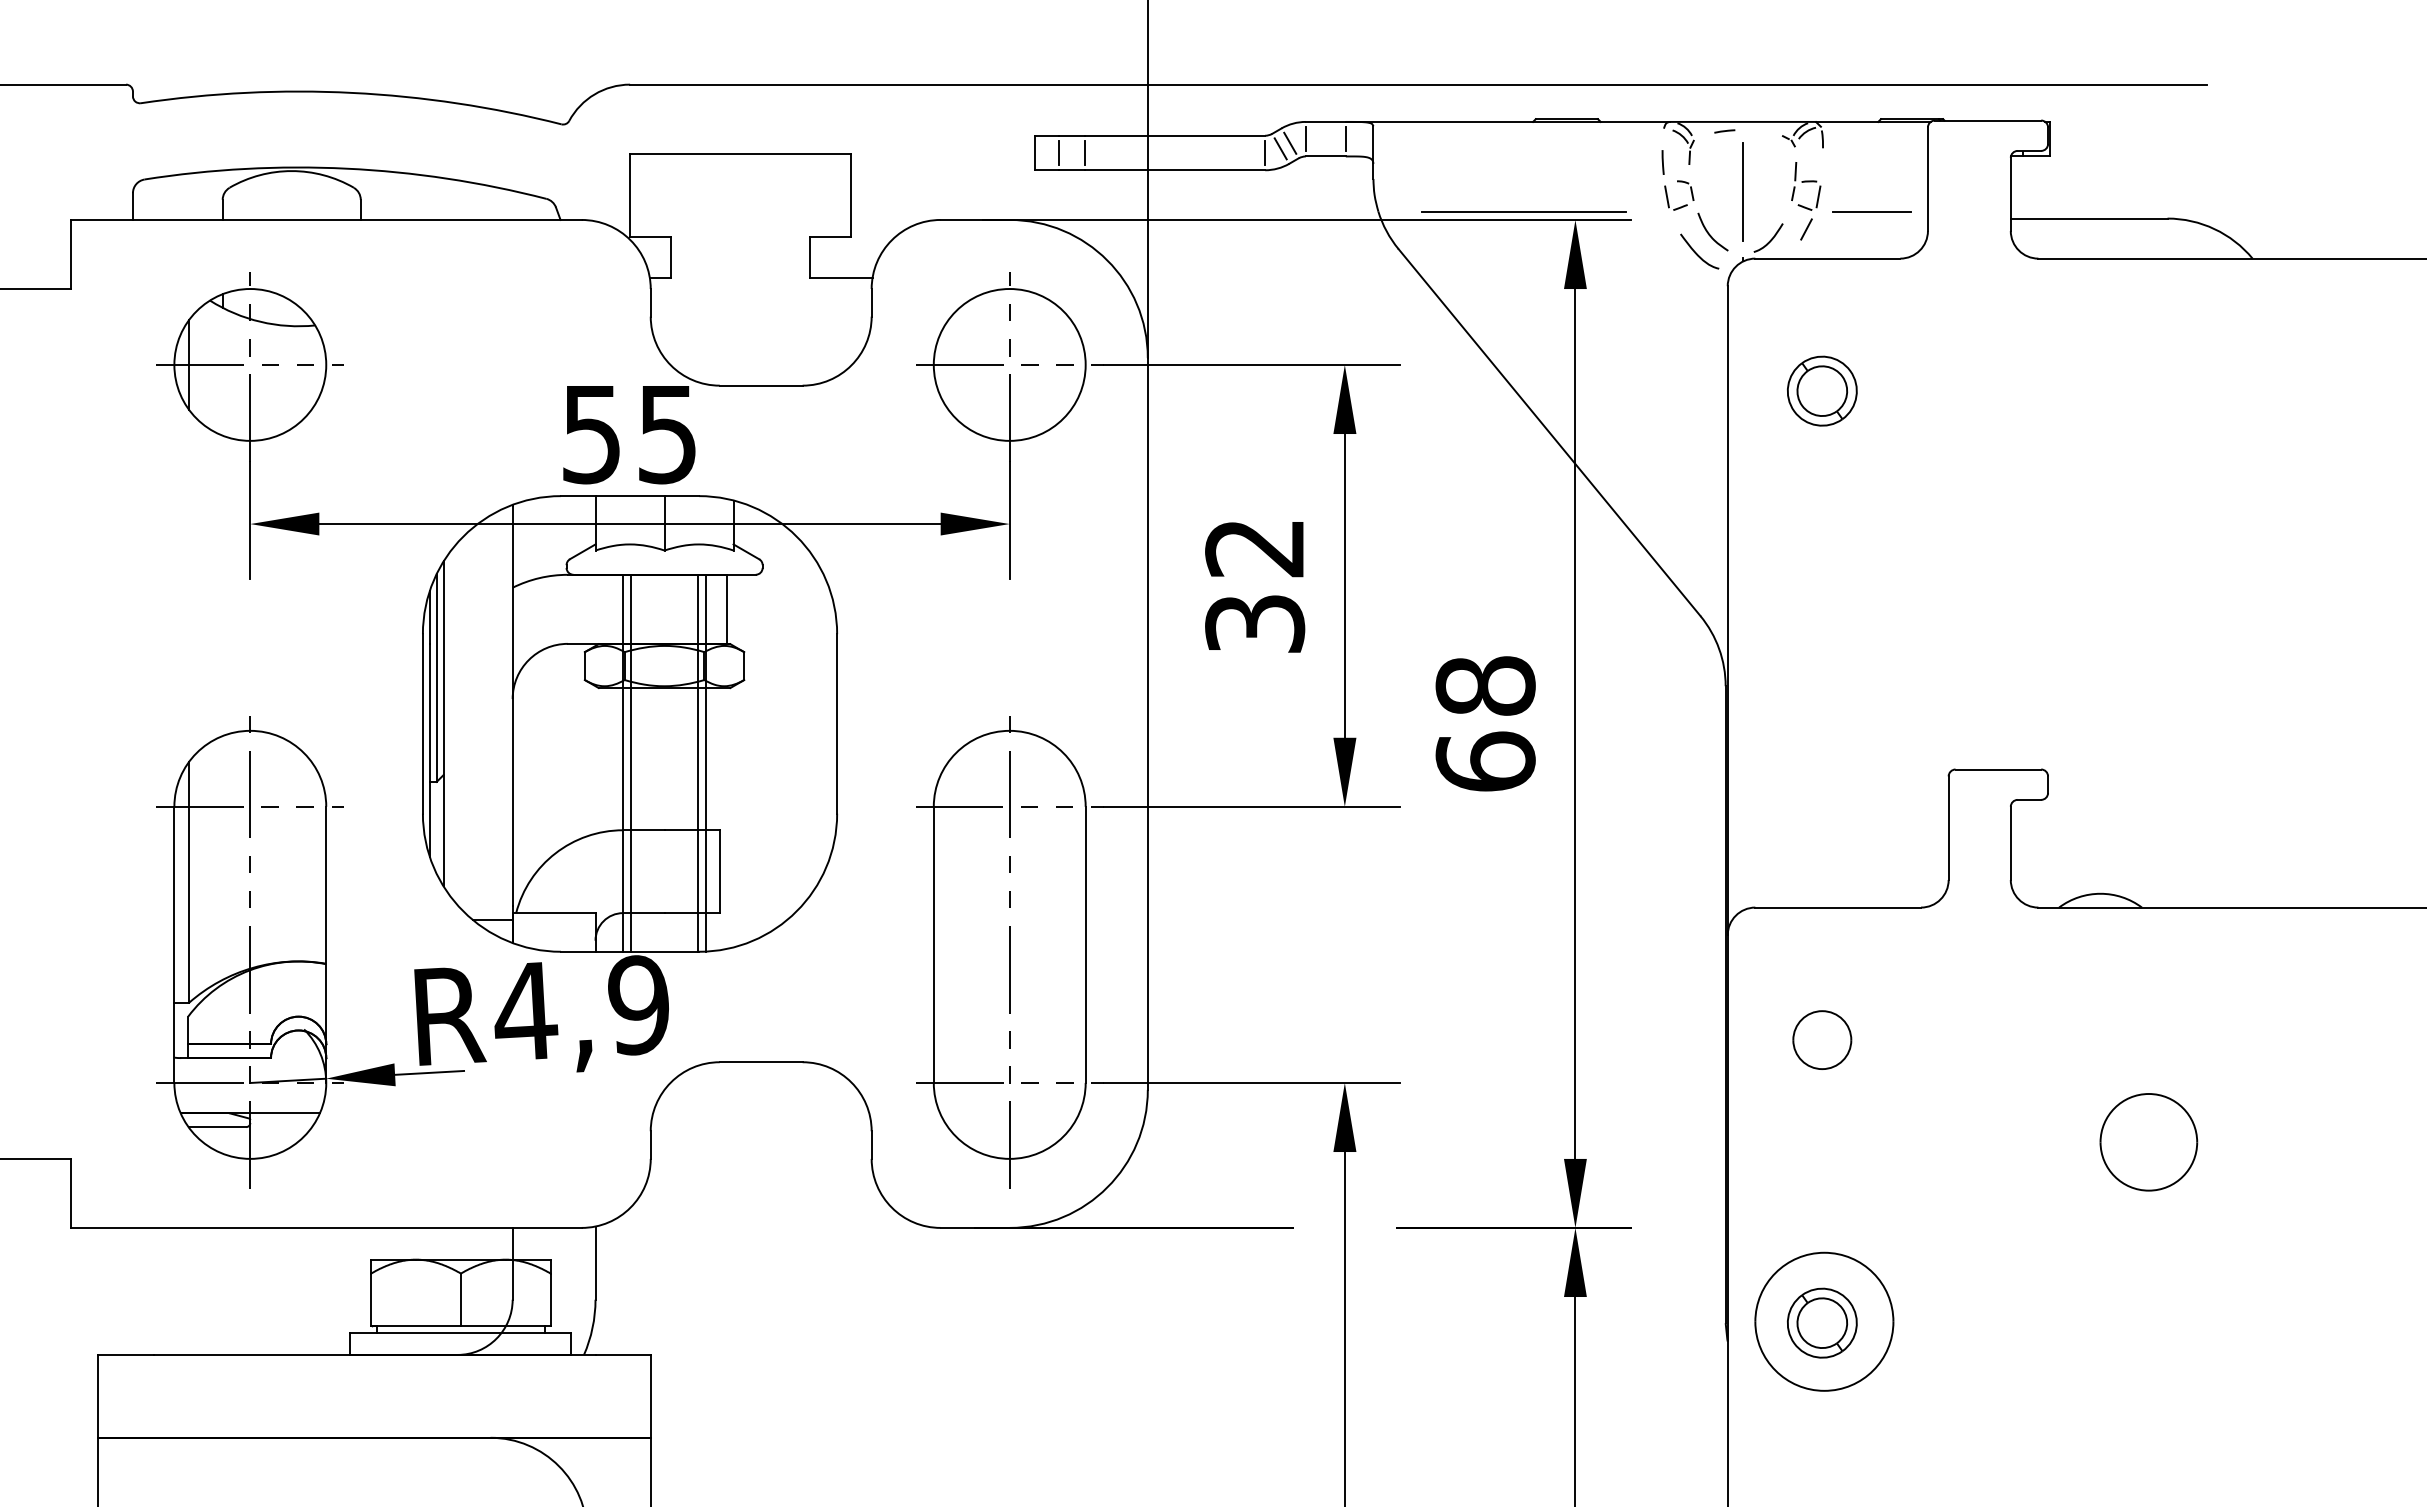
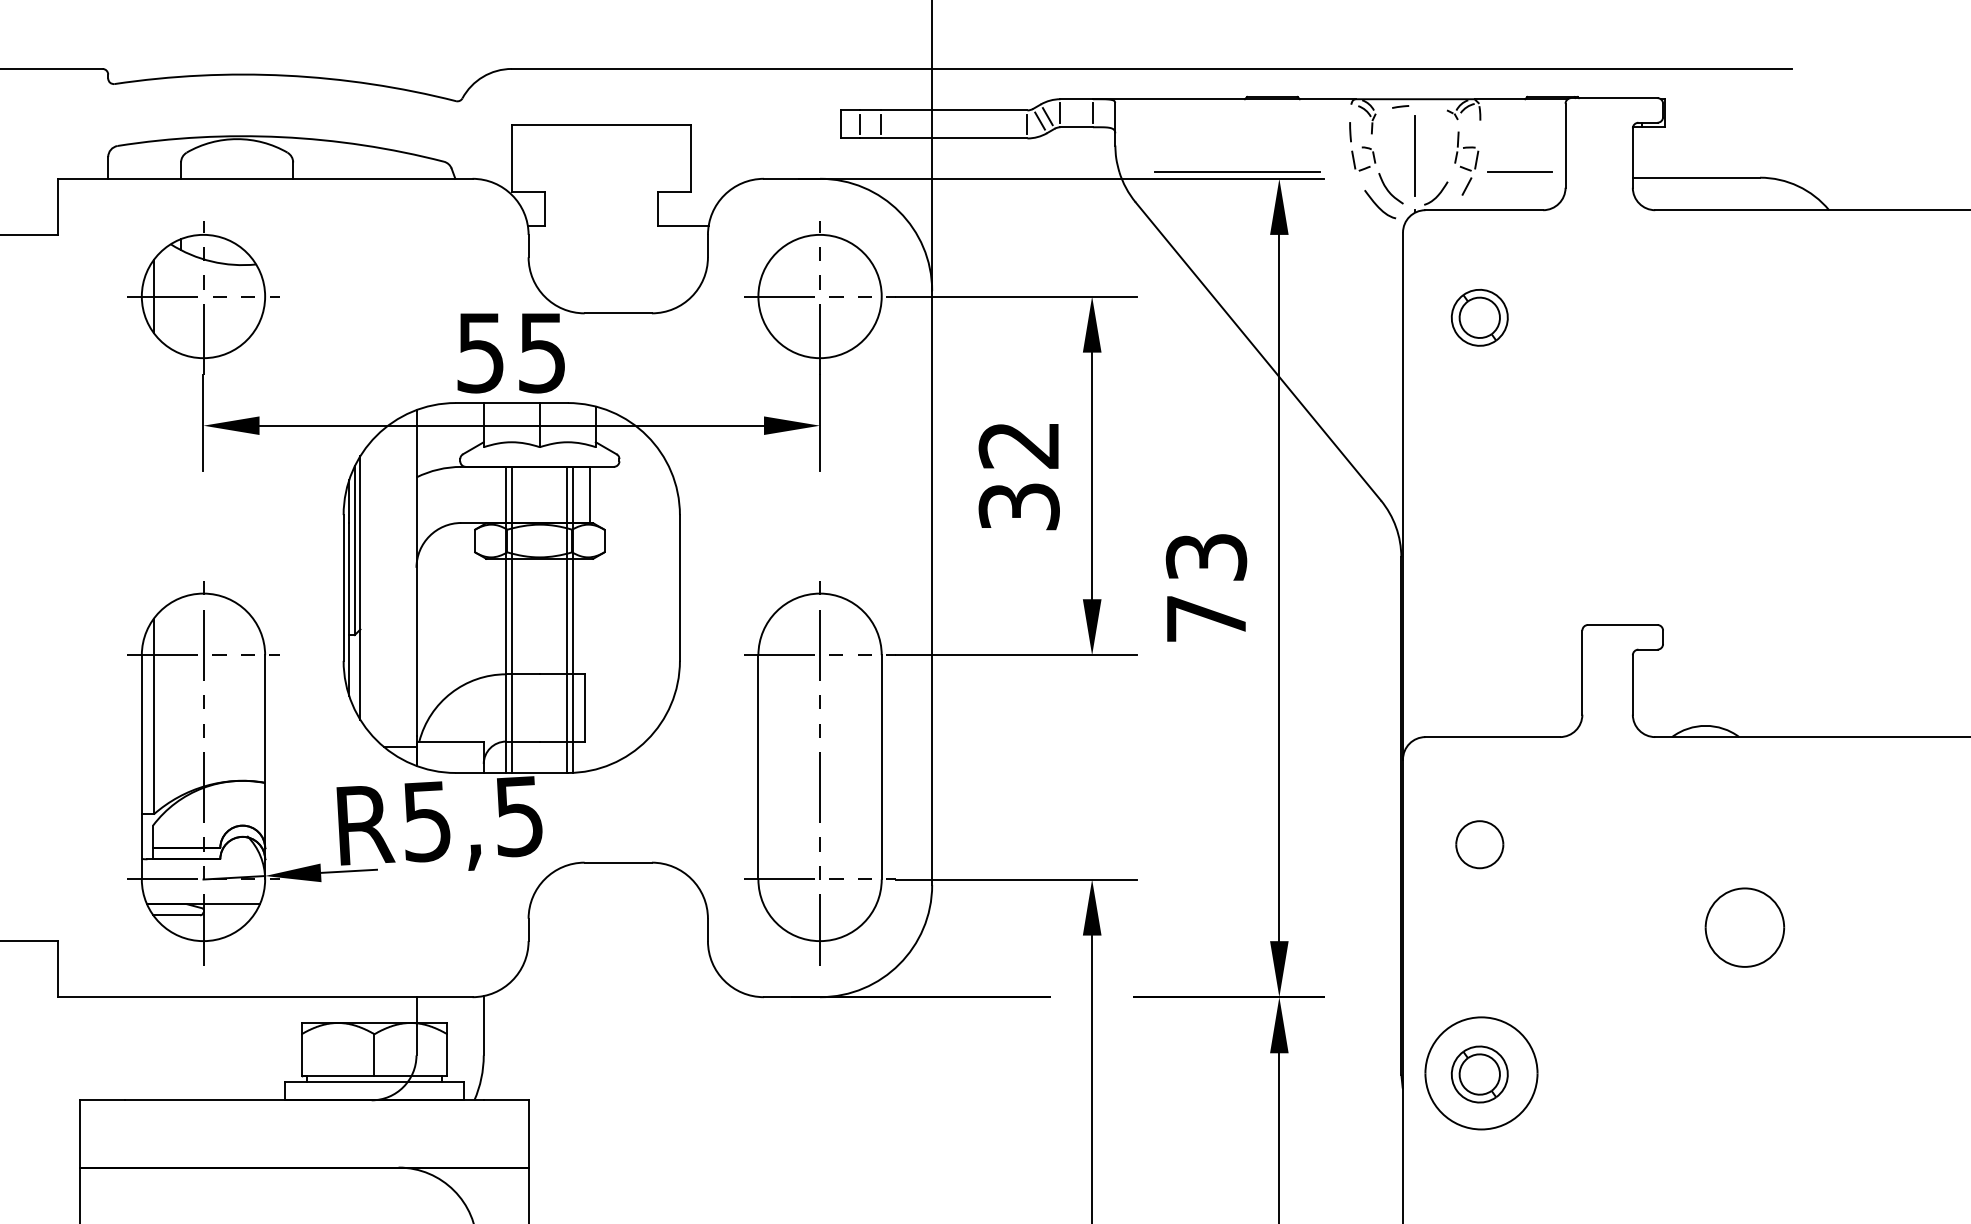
text: (1485, 723) -> (1206, 587), 68 -> 73
text: (581, 1008) -> (472, 819), R4,9 -> R5,5

